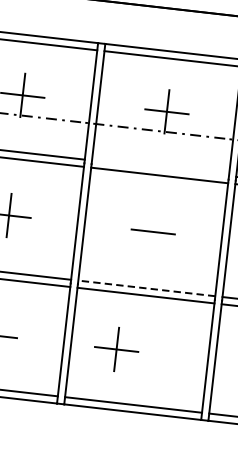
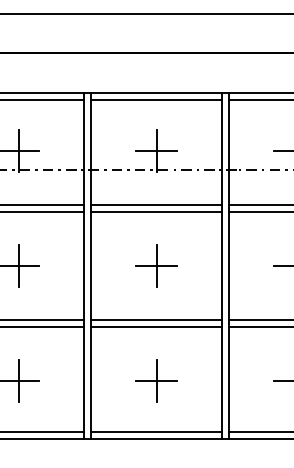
line: (160, 167) -> (156, 204), added
line: (153, 231) -> (156, 265), added
line: (146, 288) -> (156, 320), dashed -> solid
part: (116, 348) -> (156, 380), moved

